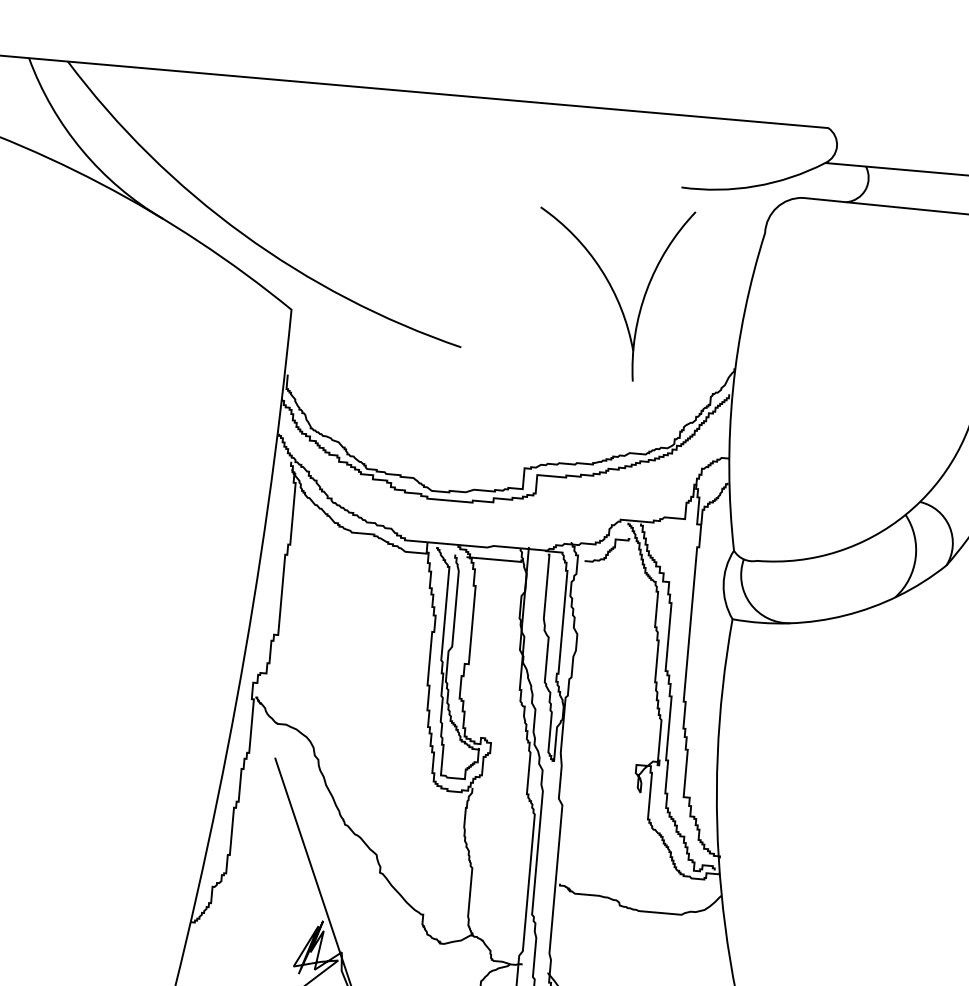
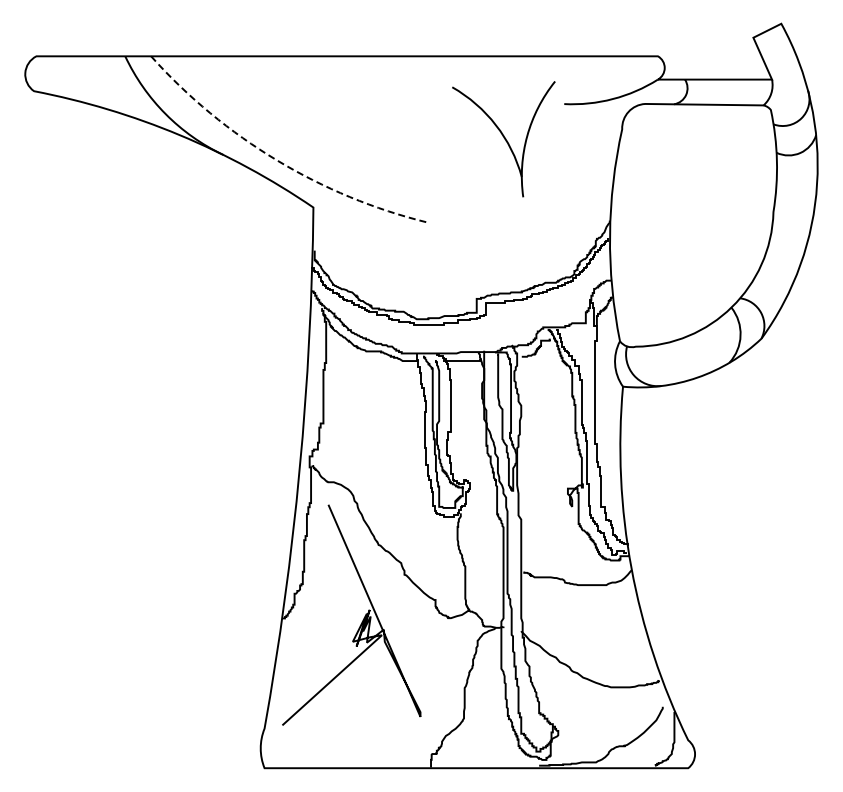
arc: (242, 234) -> (276, 160), solid -> dashed
part: (610, 292) -> (503, 139), moved

